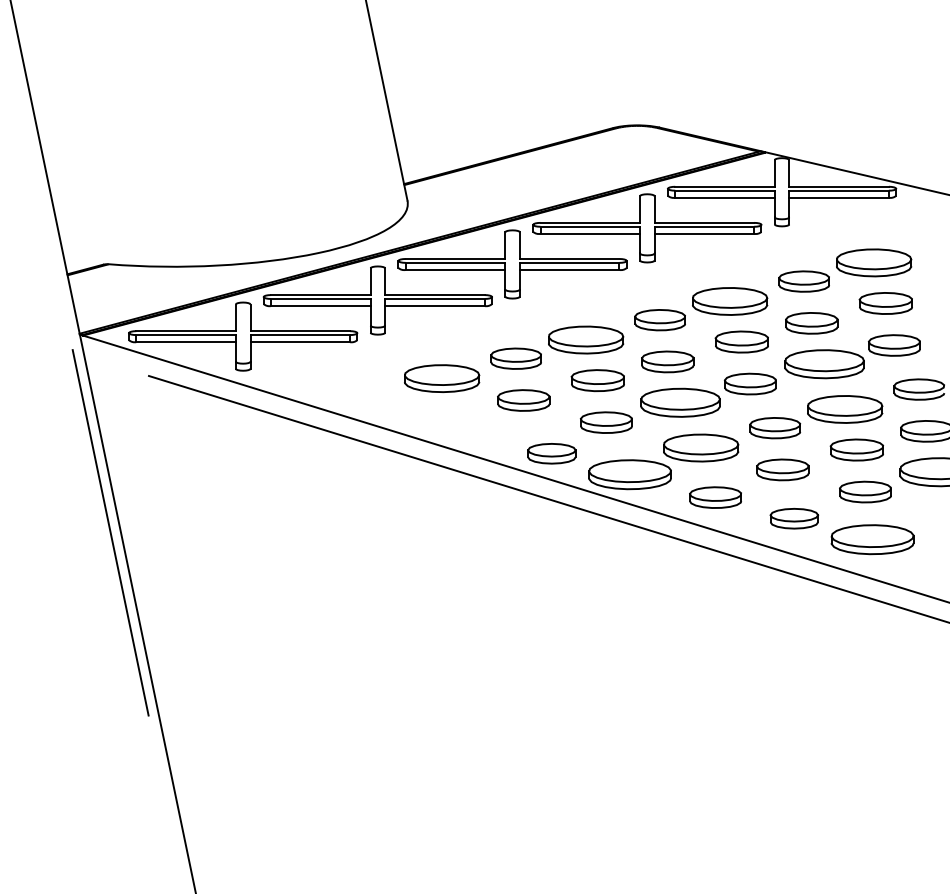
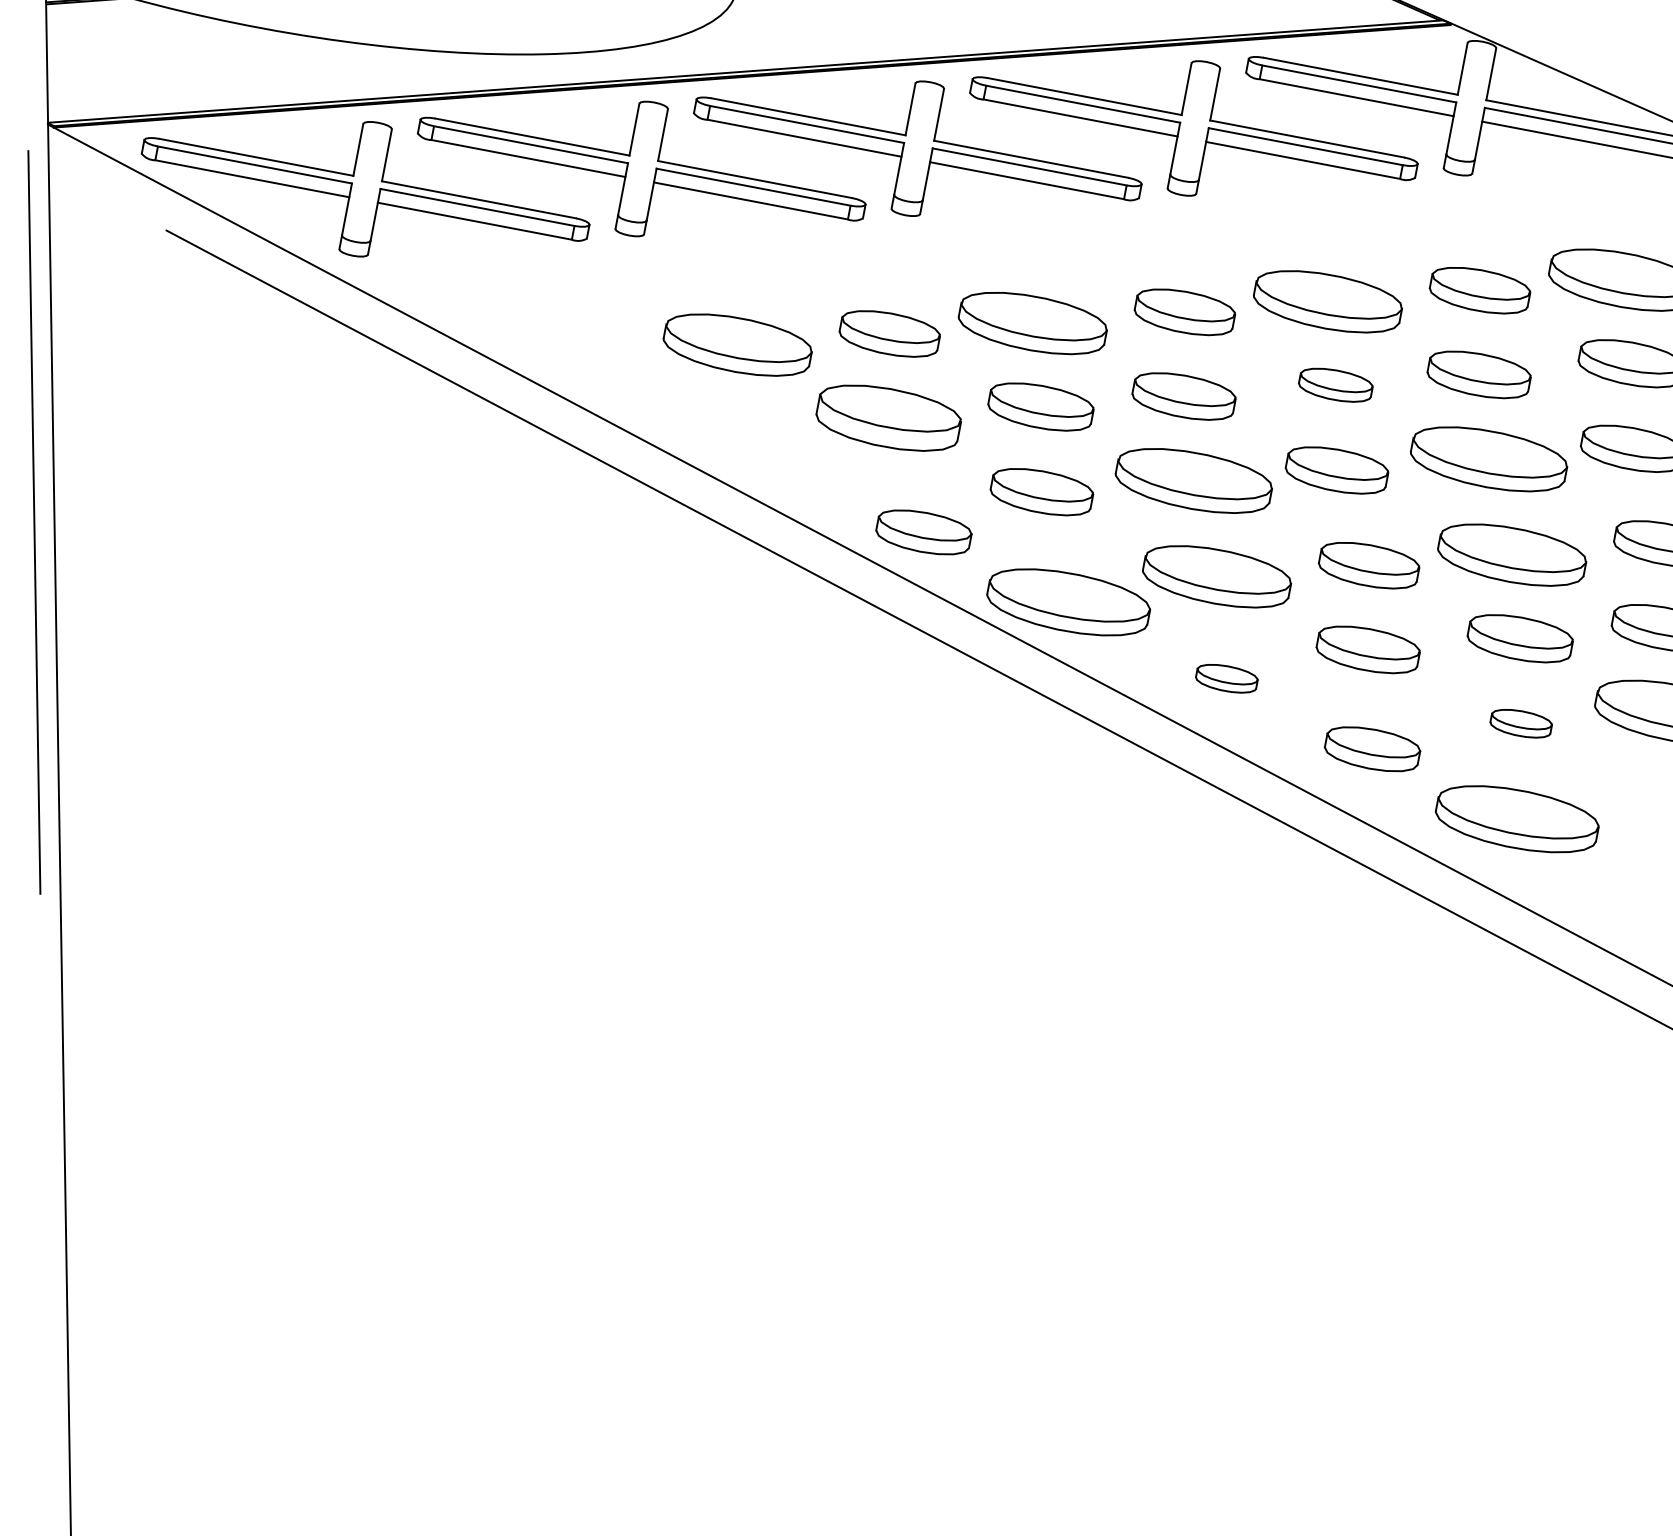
part: (741, 341) -> (1335, 384), size x0.7
part: (523, 400) -> (888, 418), size x1.4
part: (865, 491) -> (1521, 722), size x0.6
part: (715, 497) -> (1226, 678), size x0.6

